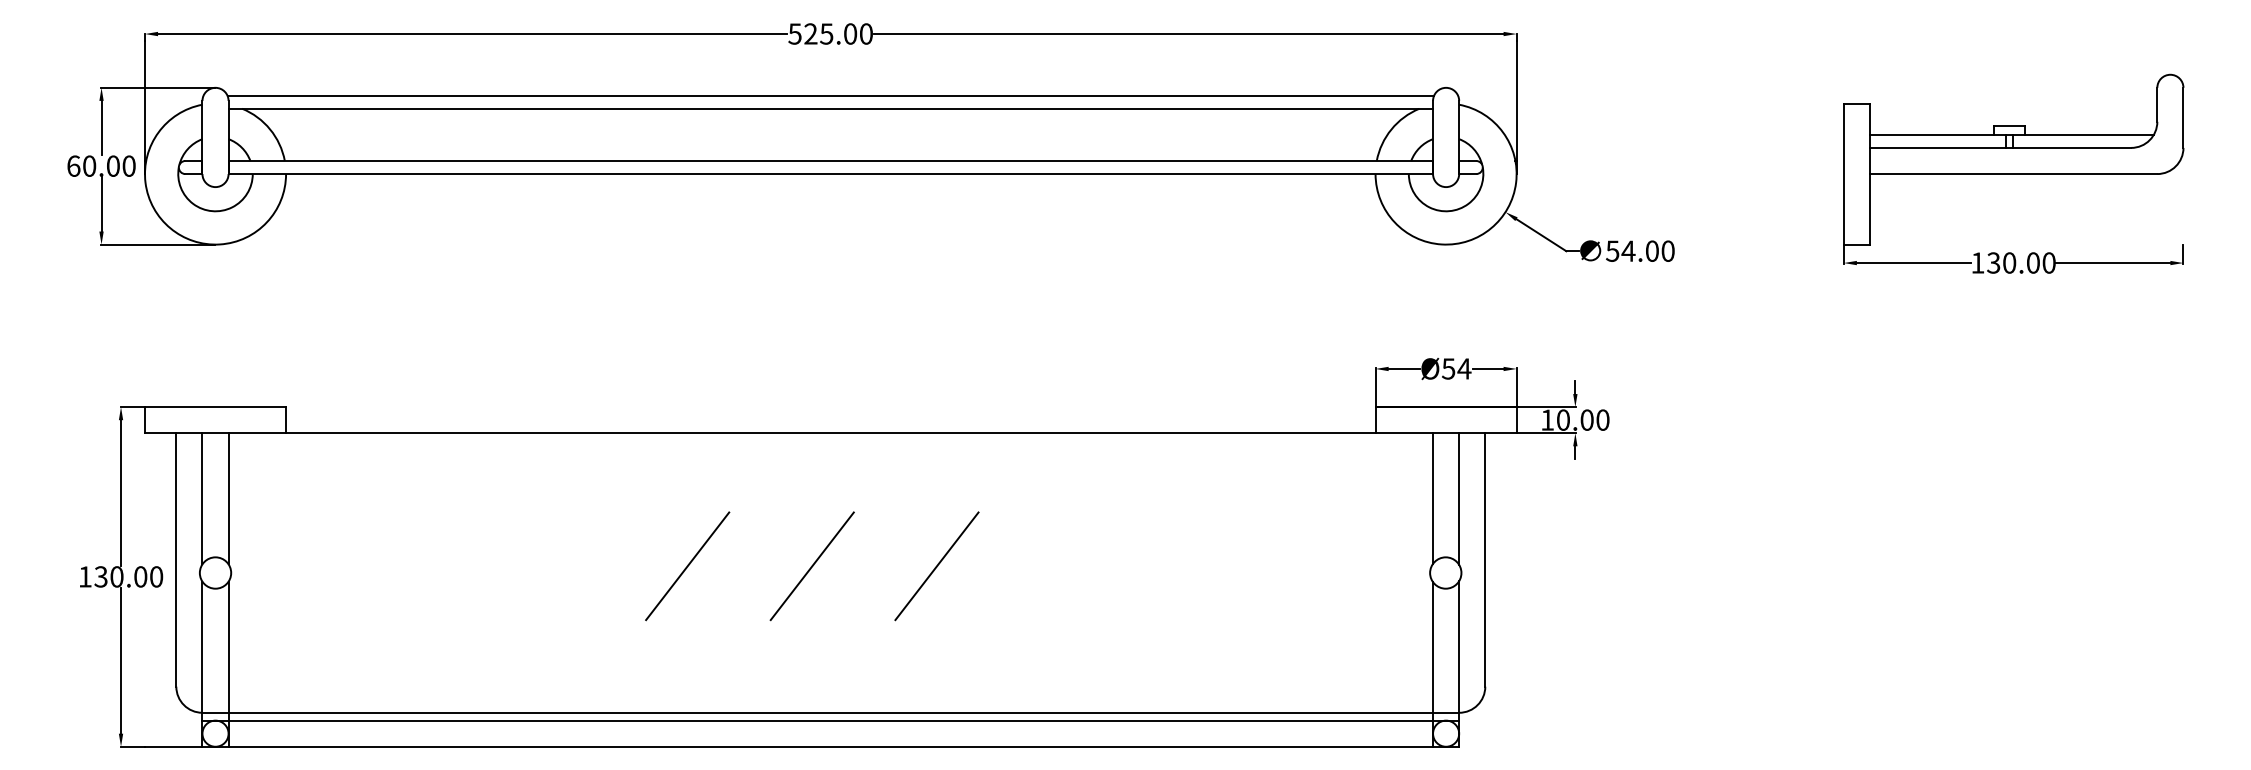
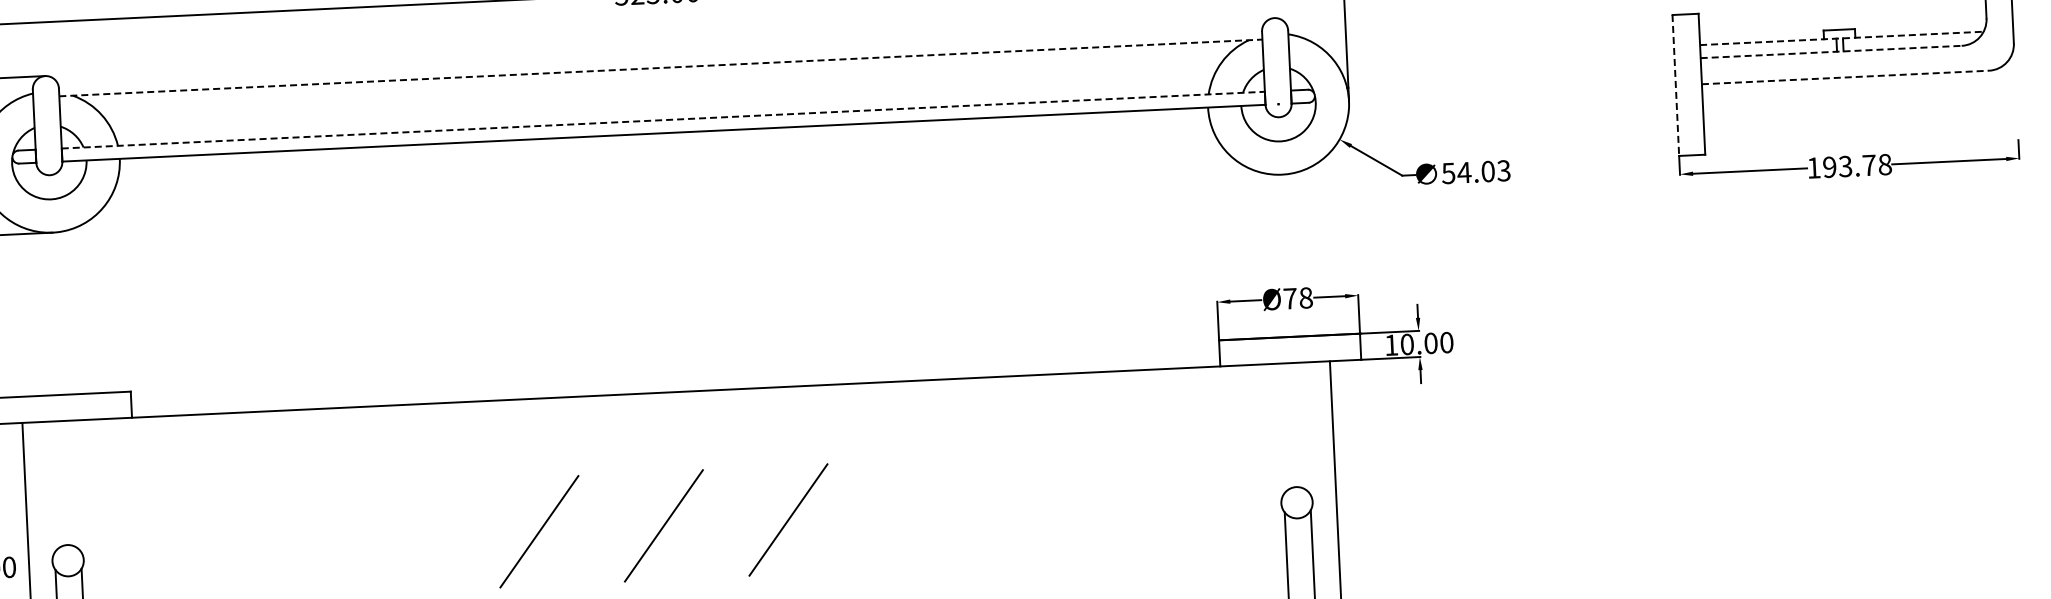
line: (830, 95) -> (659, 54), removed
line: (831, 108) -> (661, 67), solid -> dashed
line: (2011, 134) -> (1841, 38), solid -> dashed
line: (2000, 147) -> (1831, 51), solid -> dashed
line: (831, 161) -> (664, 120), solid -> dashed
line: (1843, 174) -> (1675, 85), solid -> dashed
line: (2013, 174) -> (1845, 77), solid -> dashed
text: (1667, 250) -> (1503, 170), 54.00 -> 54.03
text: (2021, 262) -> (1857, 165), 130.00 -> 193.78
text: (1456, 368) -> (1298, 297), Ø54 -> Ø78
line: (202, 498) -> (51, 486), removed
line: (228, 498) -> (77, 485), removed
line: (1433, 498) -> (1281, 428), removed
line: (1459, 498) -> (1307, 427), removed

